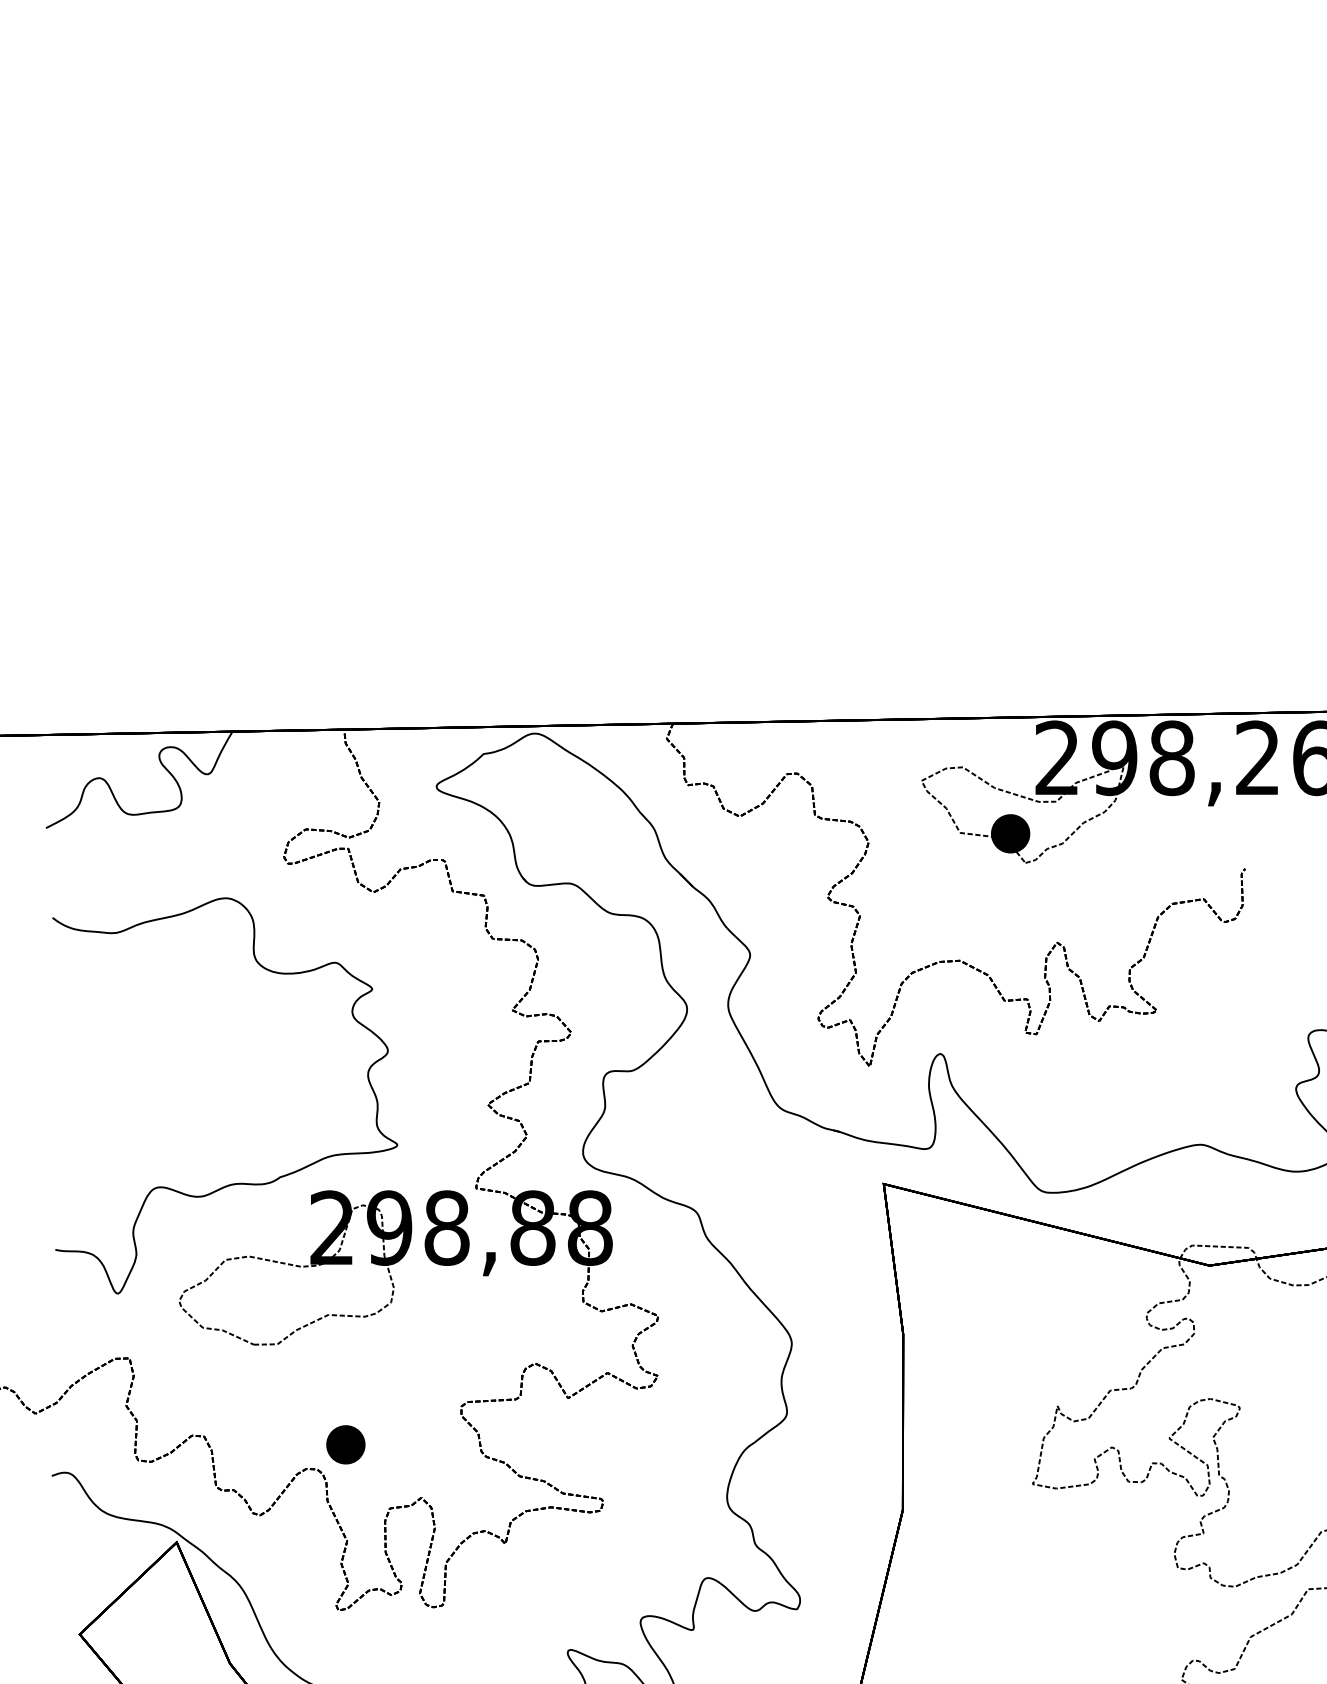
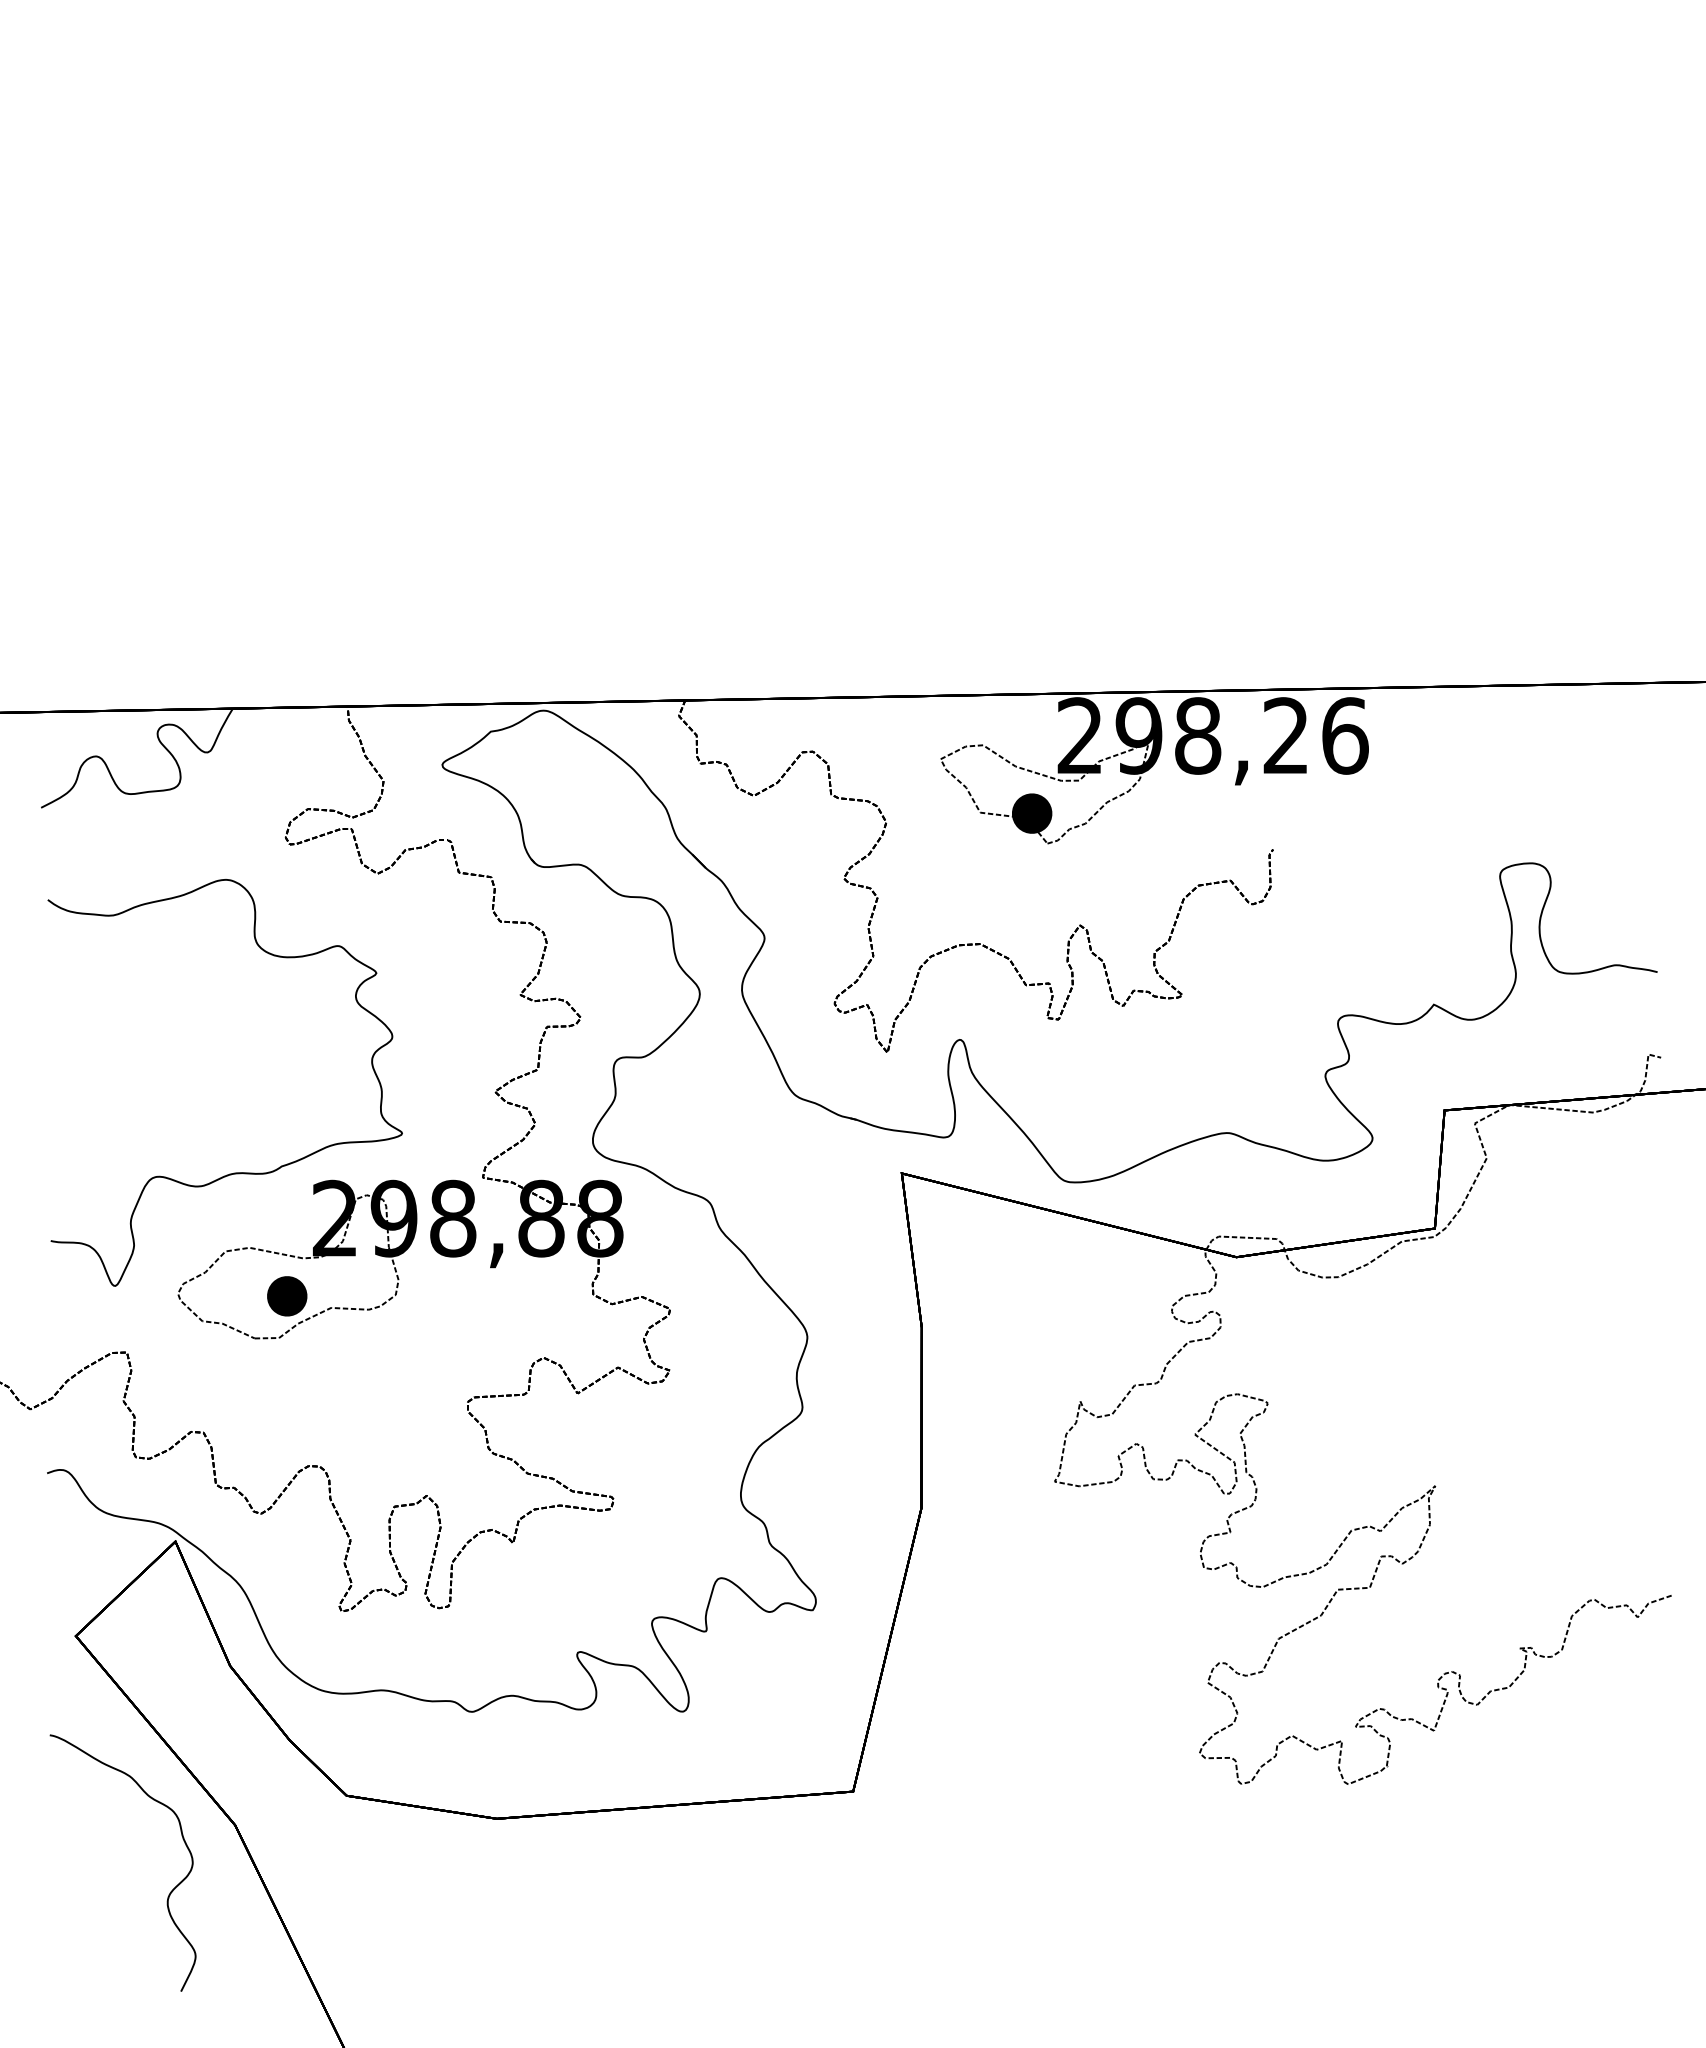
part: (346, 1445) -> (287, 1296), moved

